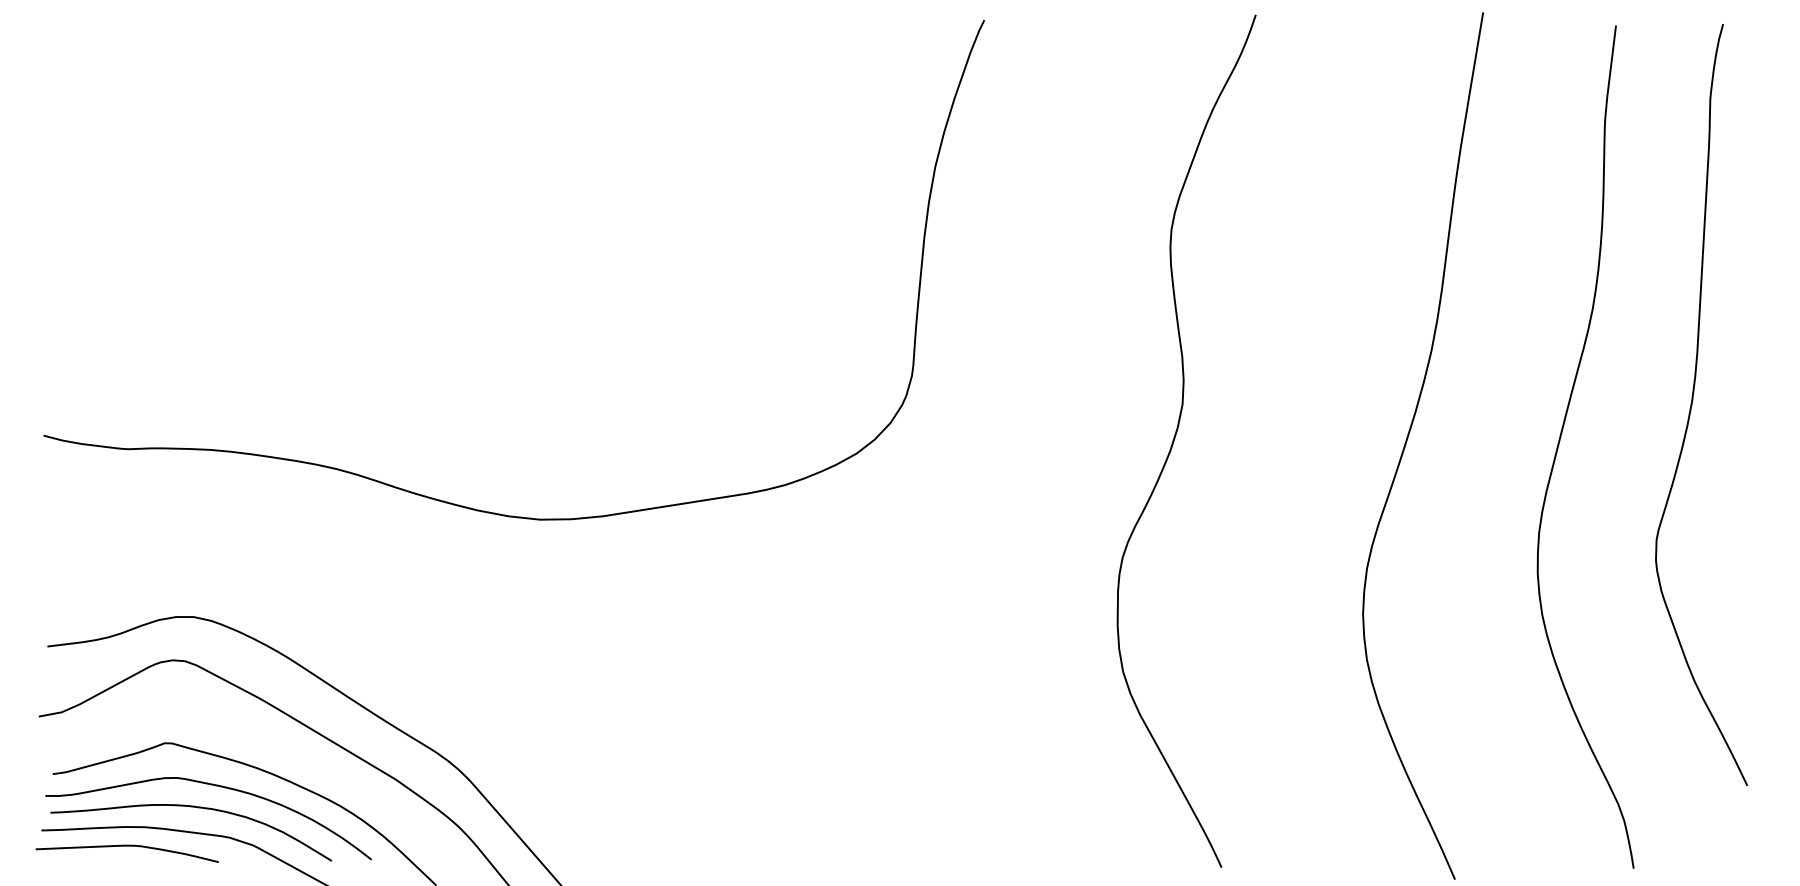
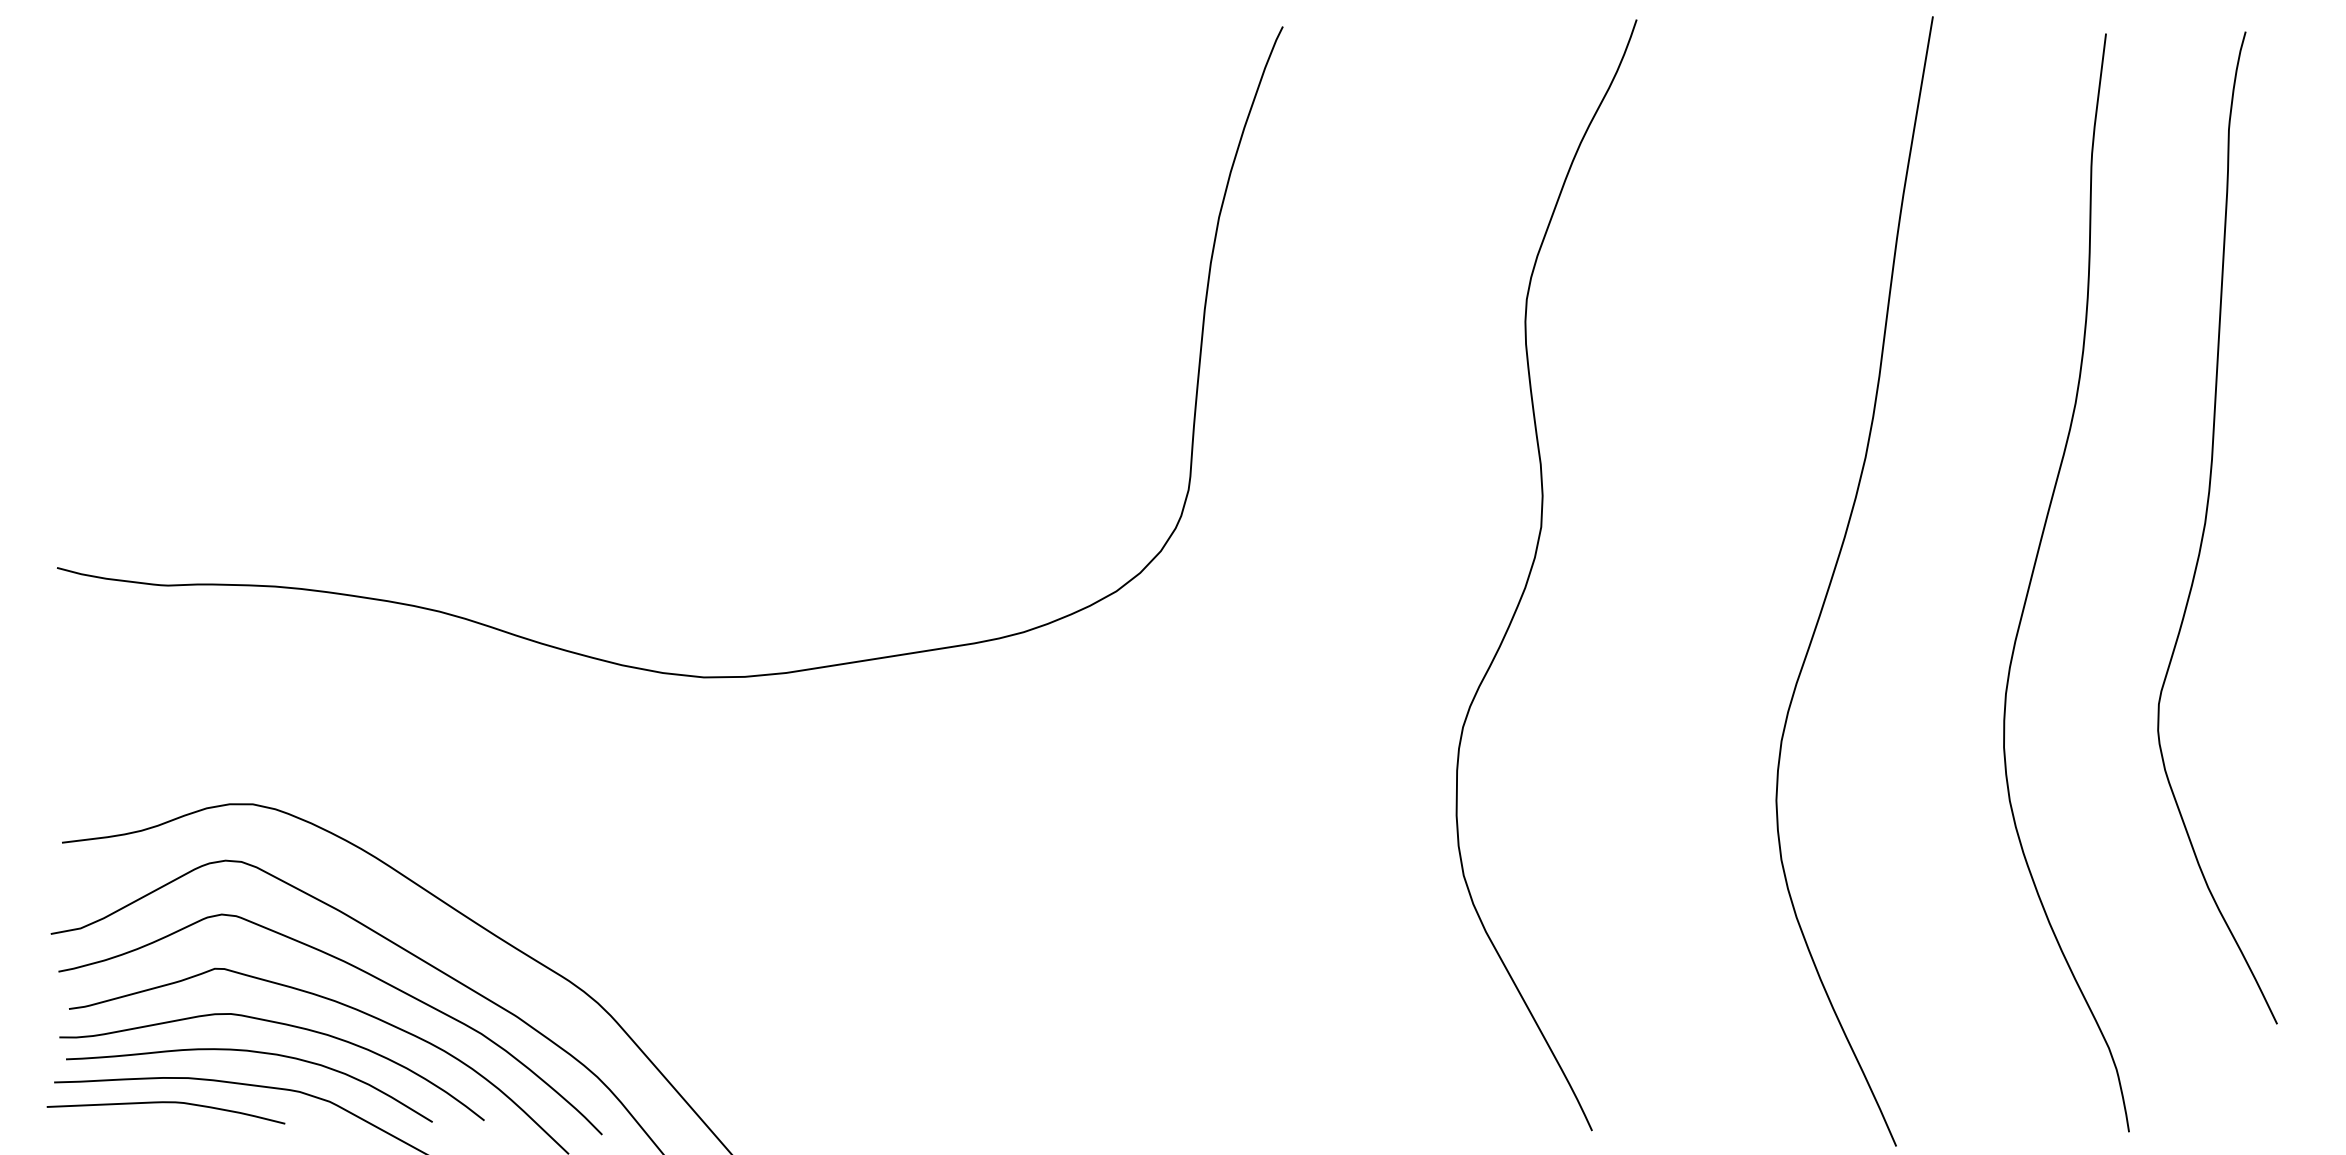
curve: (274, 743) -> (357, 969), added

